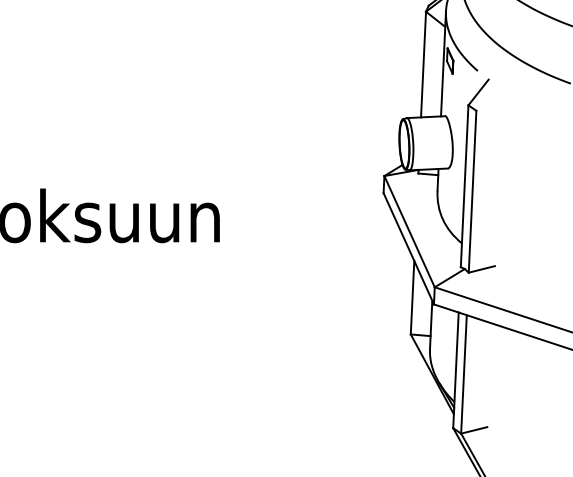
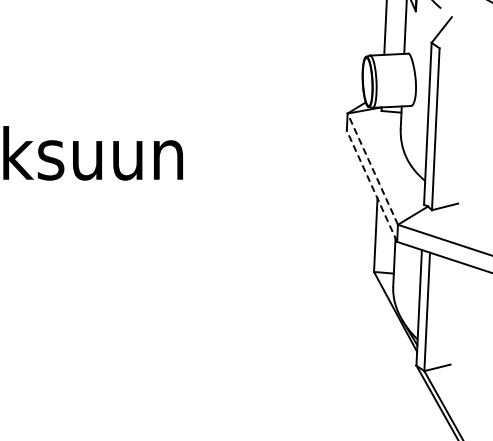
line: (409, 231) -> (372, 168), solid -> dashed
line: (408, 248) -> (371, 185), solid -> dashed

